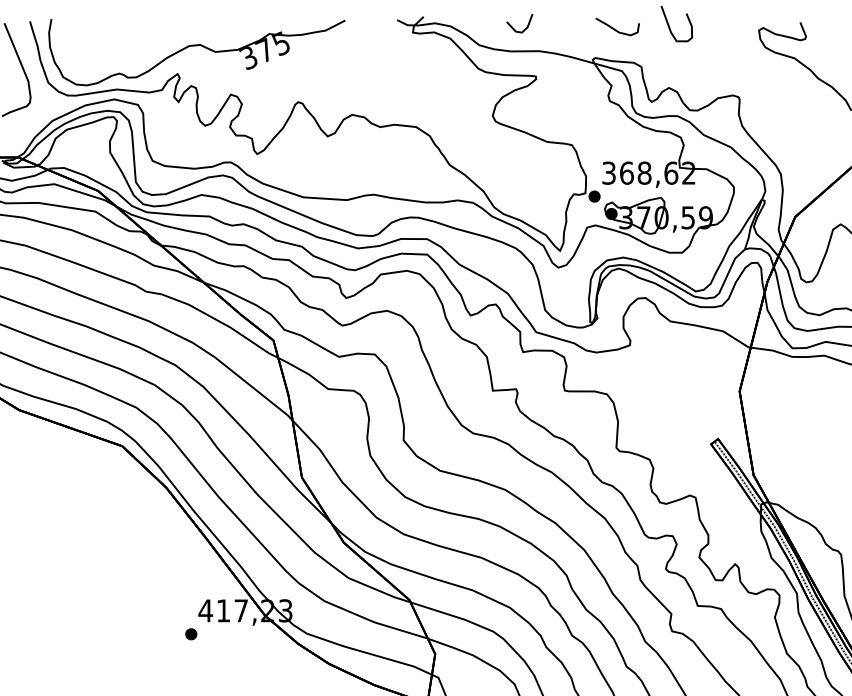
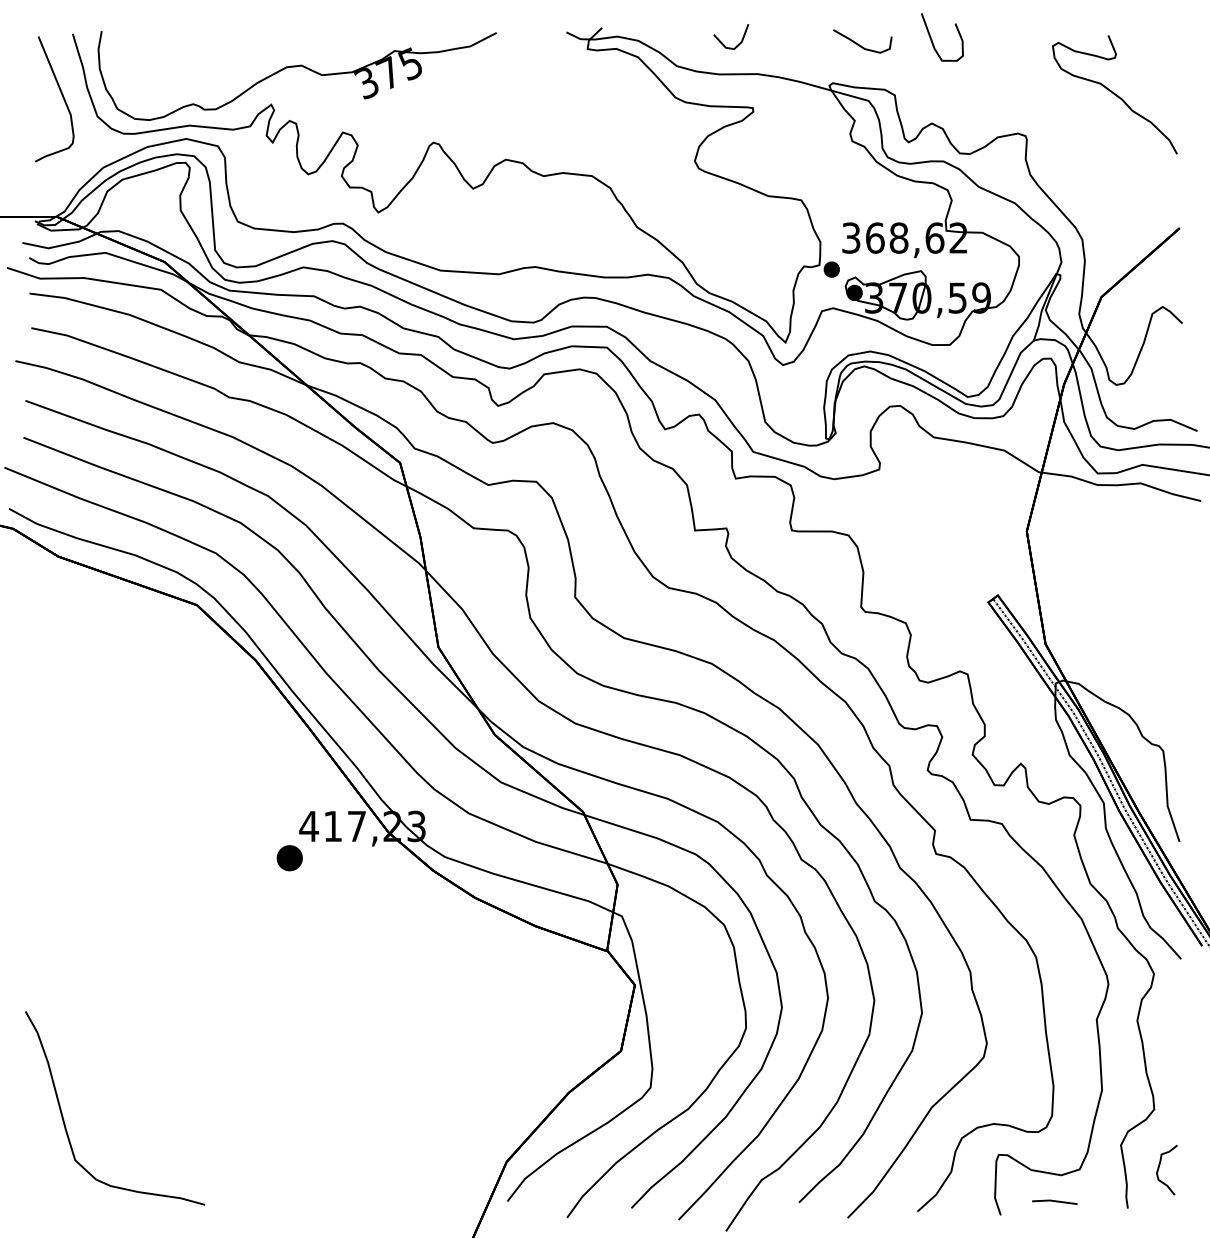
part: (191, 633) -> (289, 857), size x1.6

